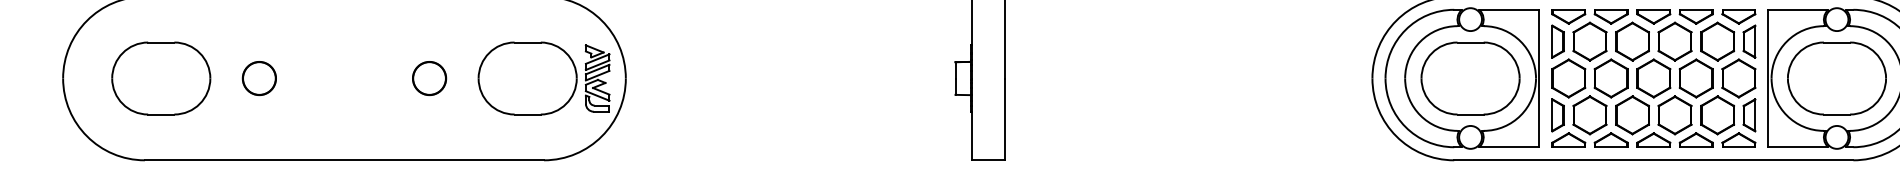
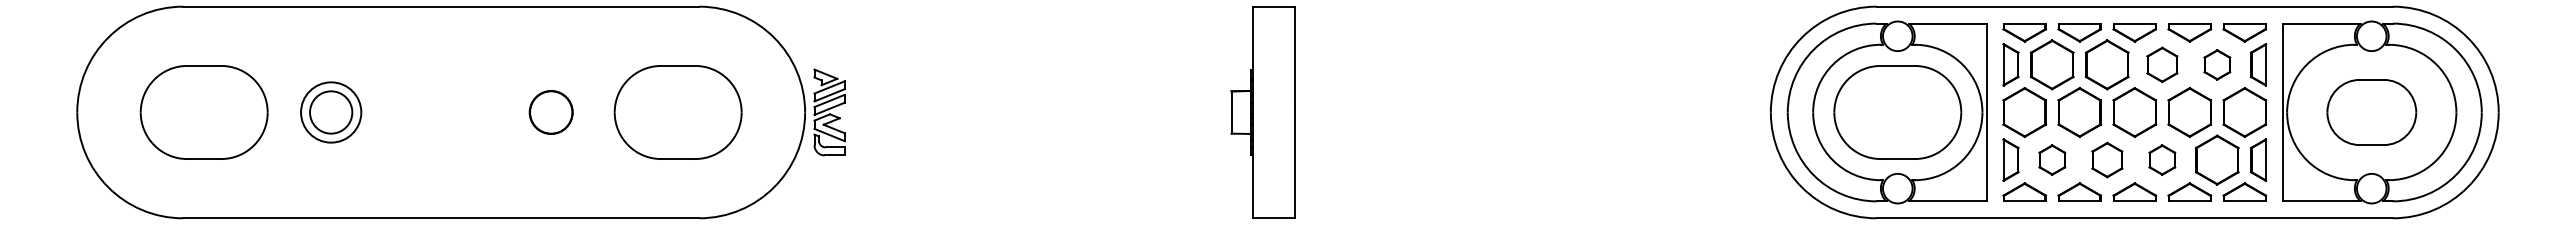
part: (1675, 41) -> (2162, 64), size x0.7
part: (1717, 41) -> (2217, 64), size x0.6
circle: (258, 78) -> (330, 112), size x1.4
part: (597, 78) -> (829, 112), moved
part: (1836, 78) -> (2371, 112), size x0.7
part: (1590, 114) -> (2052, 159), size x0.6
part: (1632, 114) -> (2107, 159), size x0.7
part: (1675, 114) -> (2162, 159), size x0.6

